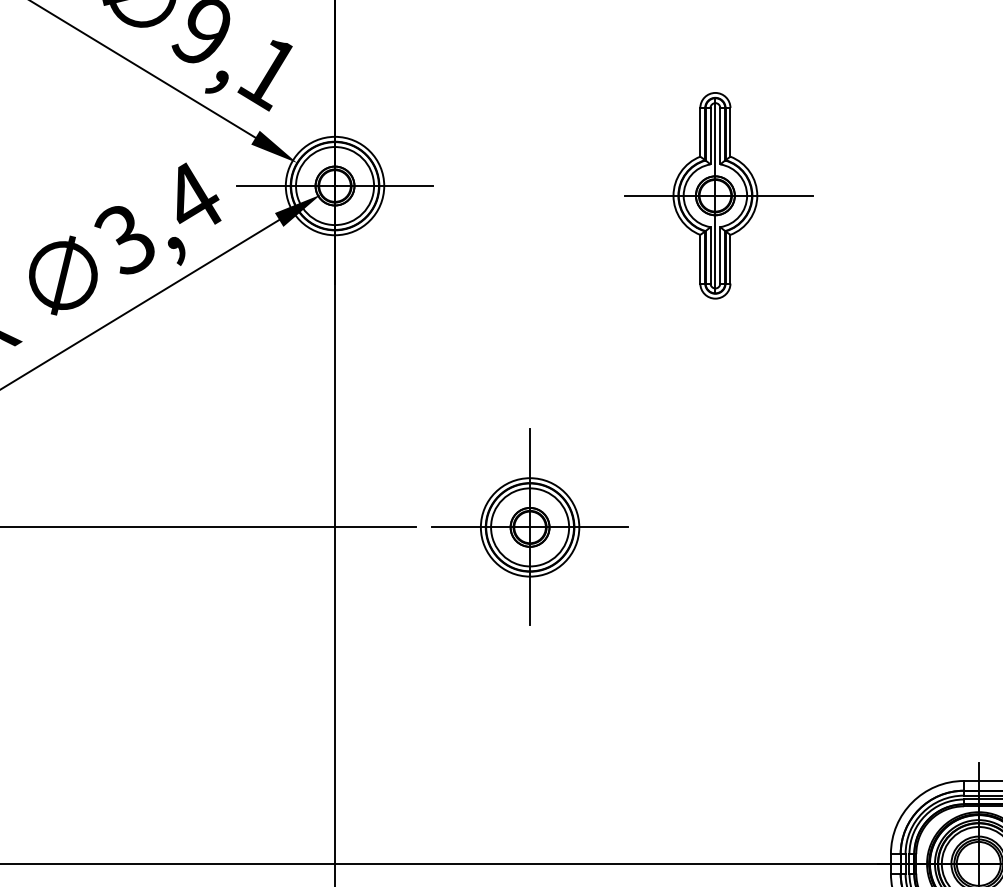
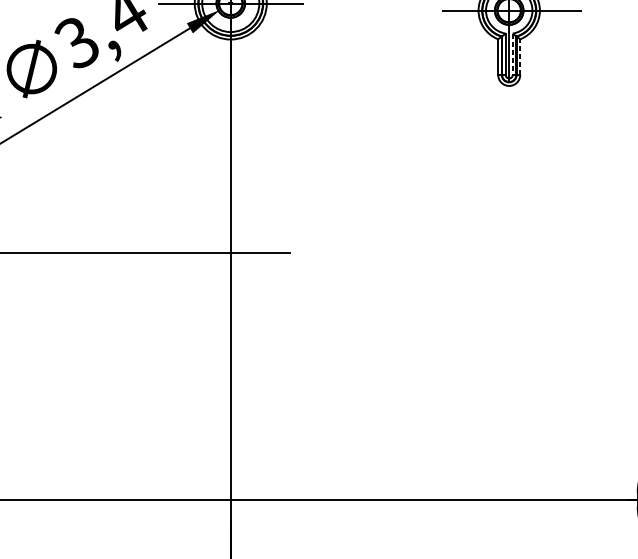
line: (720, 255) -> (512, 54), solid -> dashed
line: (730, 258) -> (520, 56), solid -> dashed
part: (529, 526) -> (373, 252), removed

